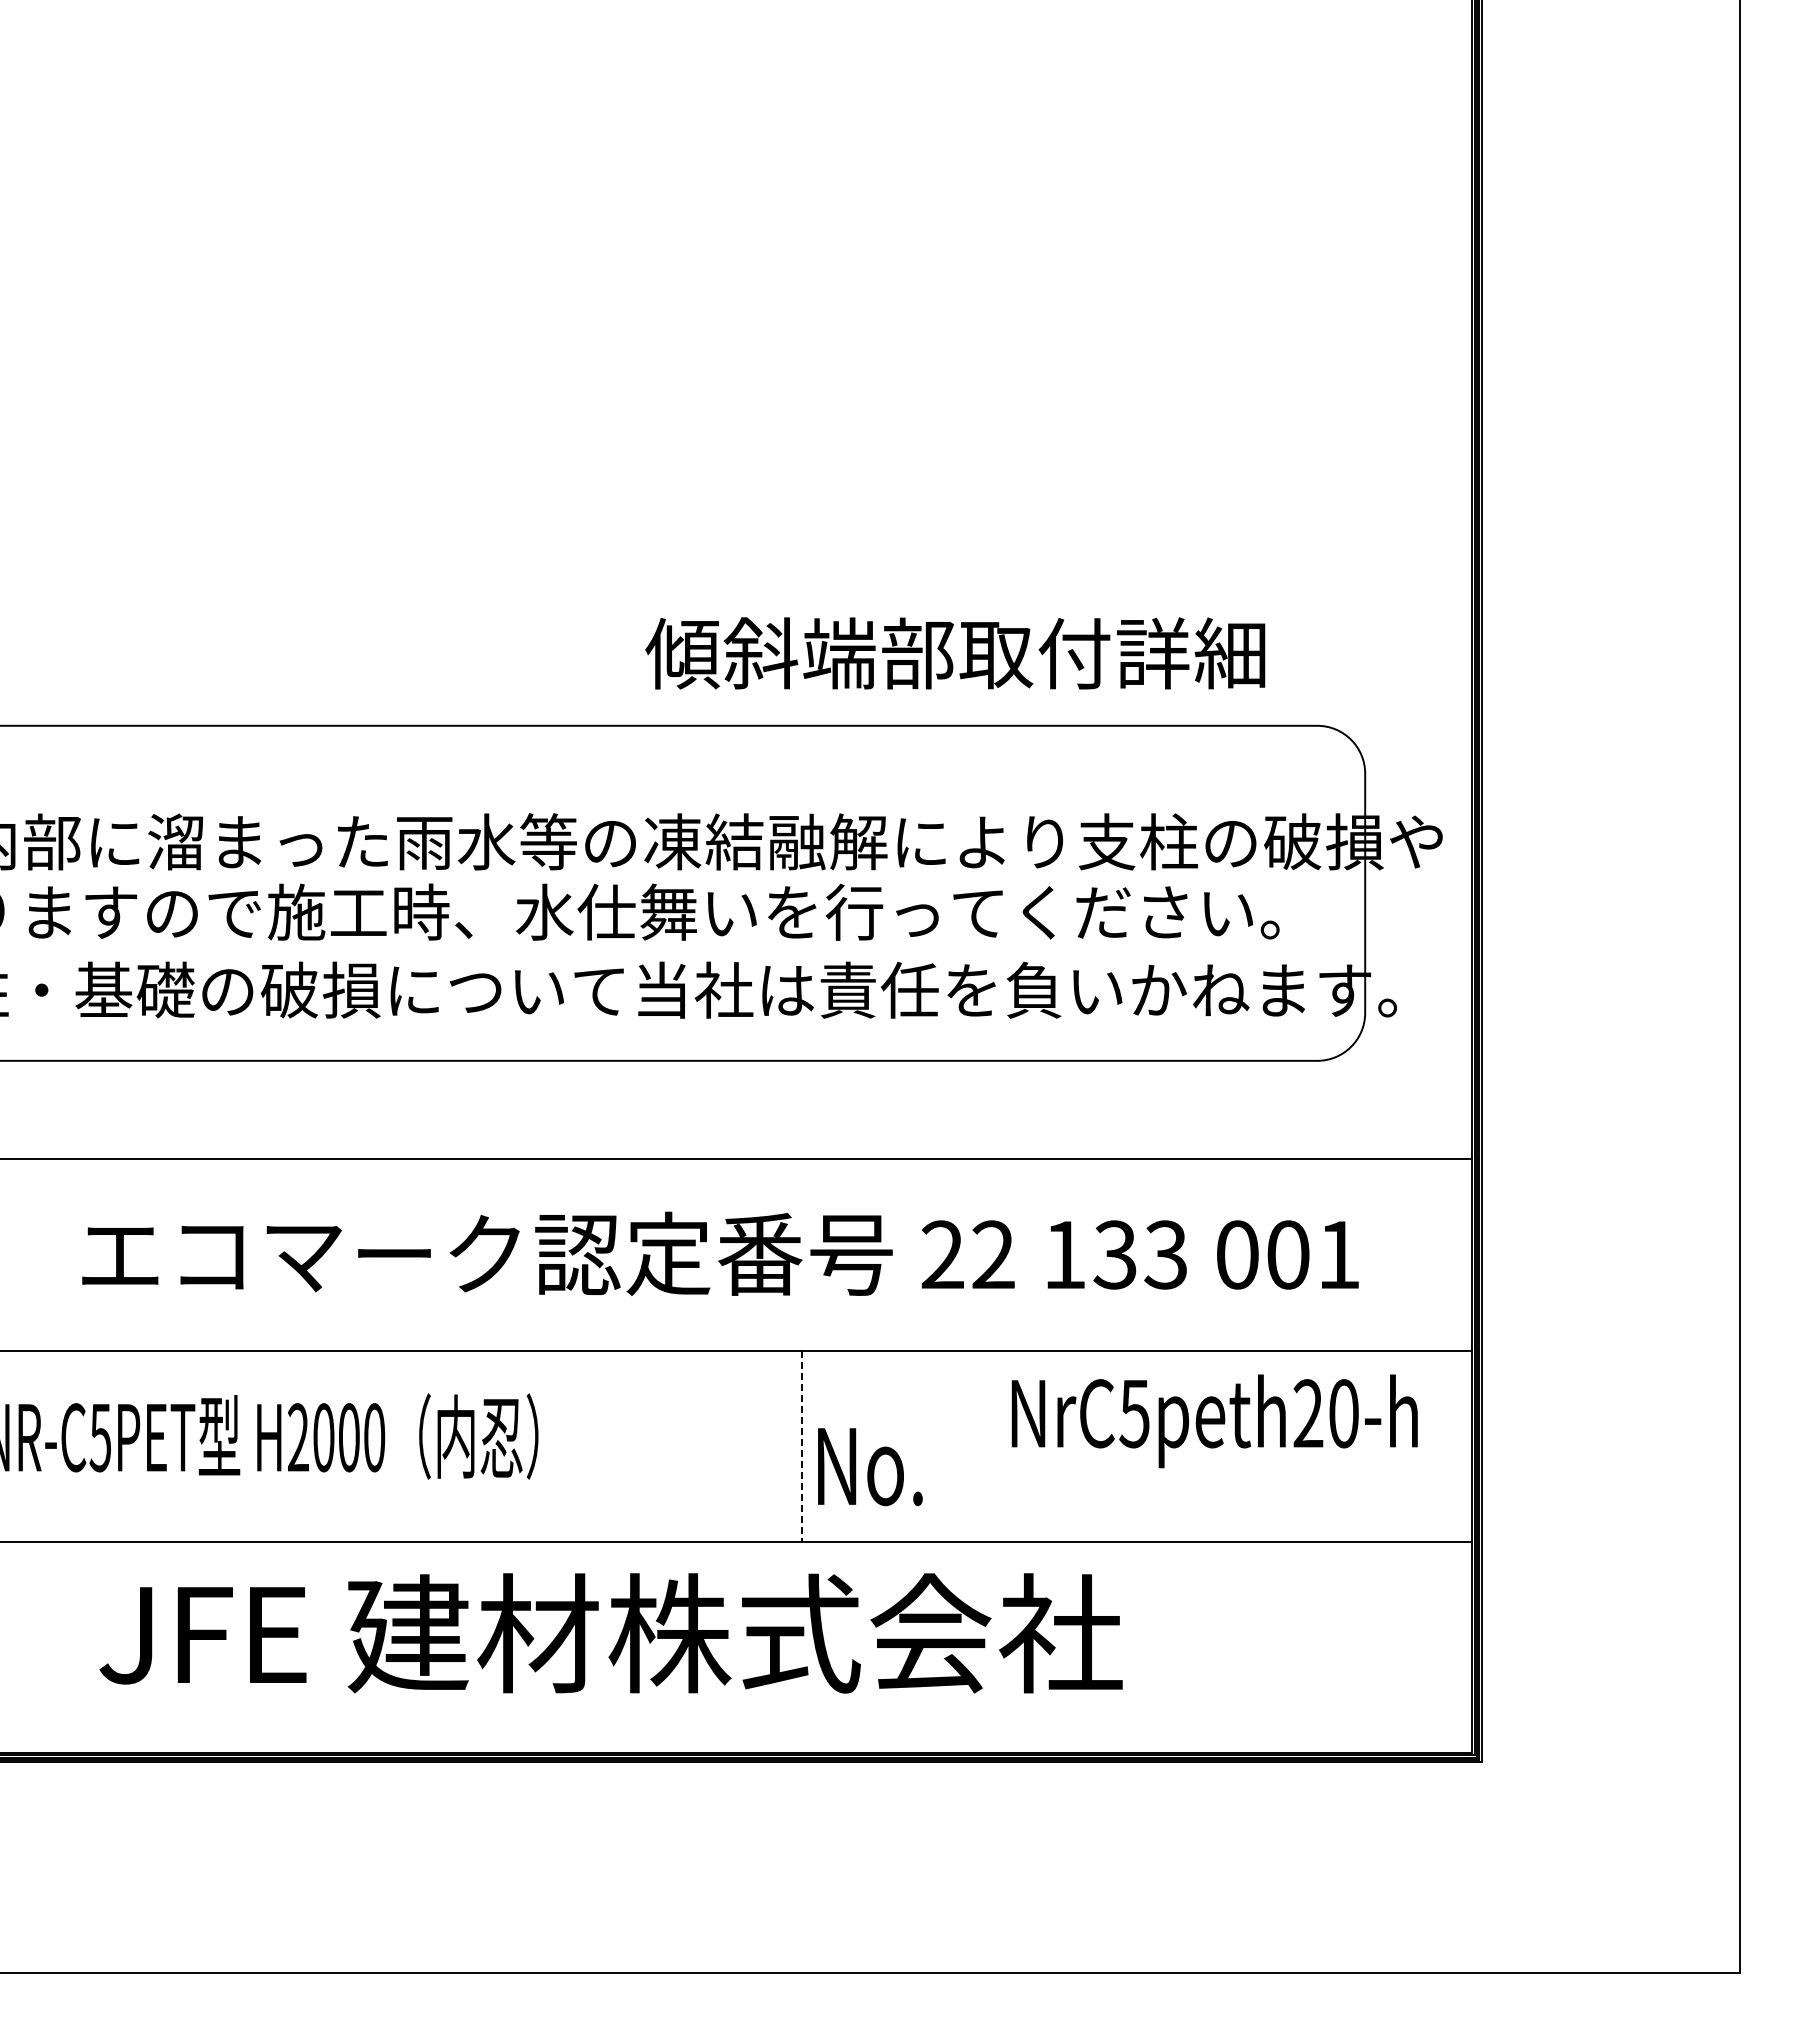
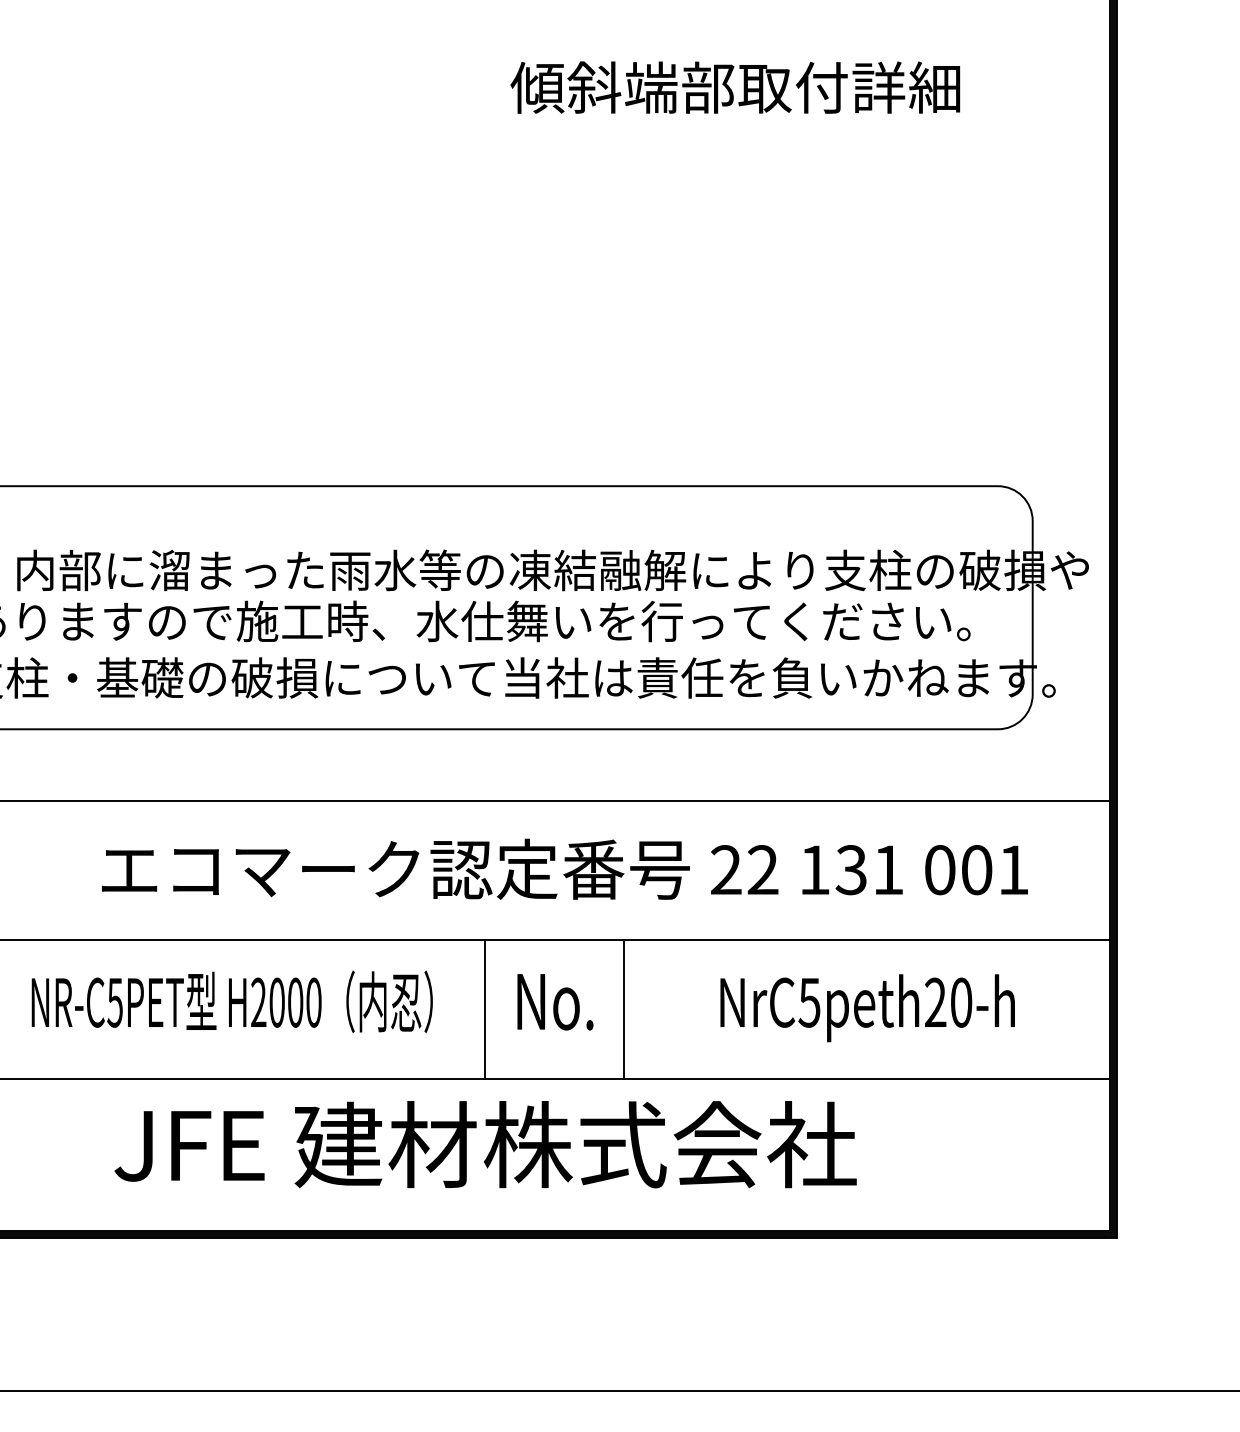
text: (955, 653) -> (735, 87), moved
text: (1165, 1254) -> (887, 869), 133 -> 131
text: (1214, 1421) -> (867, 1008), moved
line: (610, 1446) -> (485, 1009), added
line: (802, 1446) -> (624, 1009), dashed -> solid
text: (870, 1467) -> (555, 1002), moved

